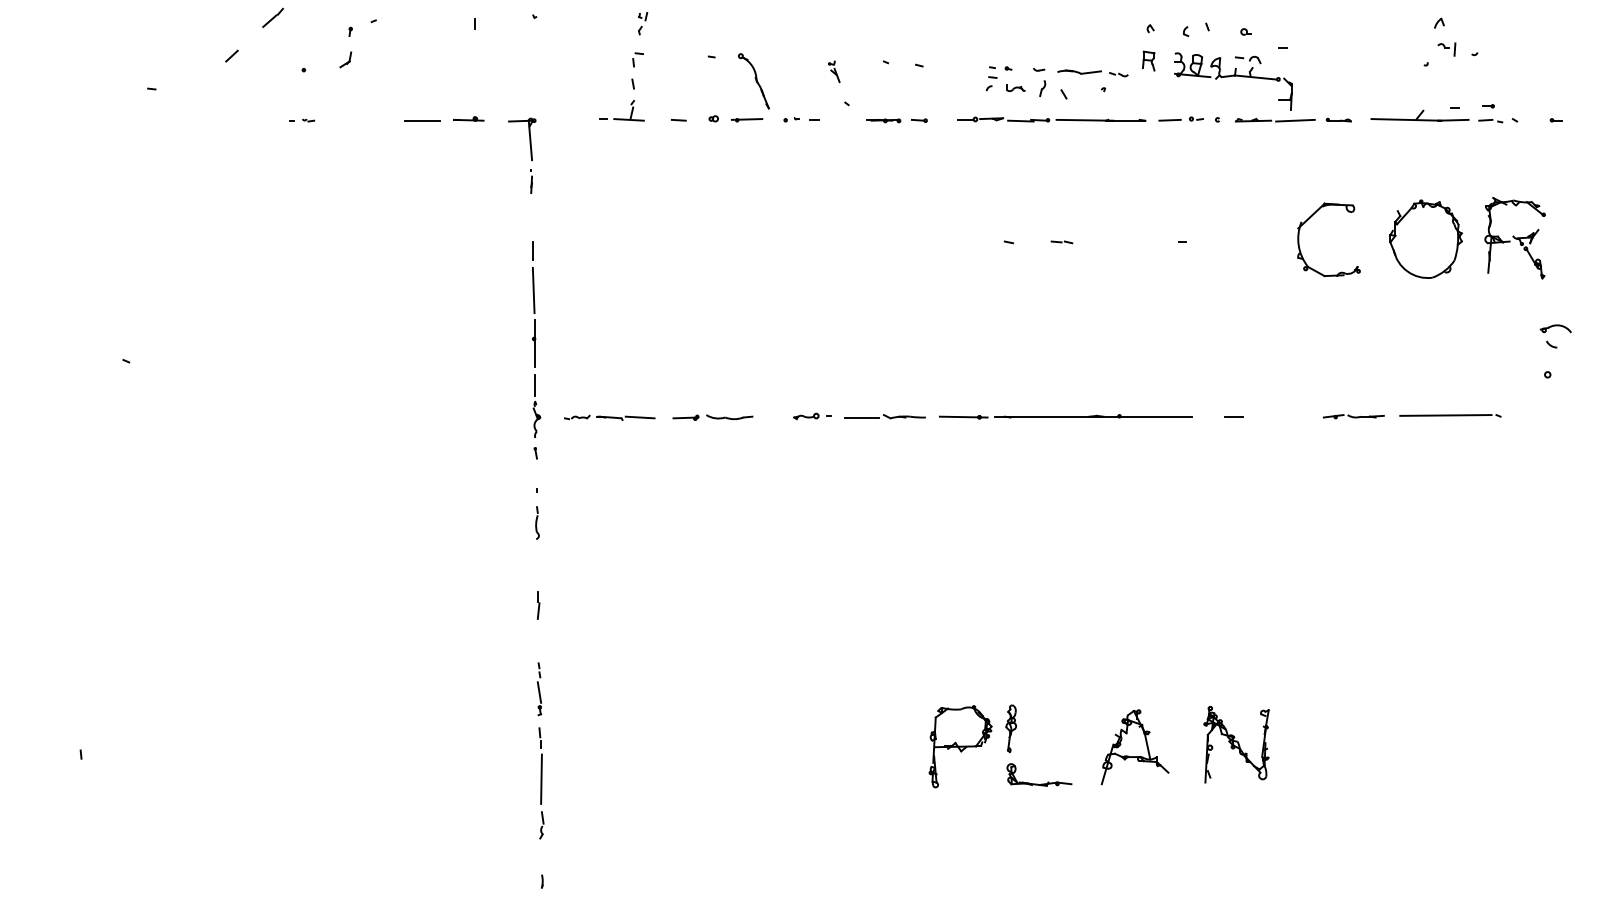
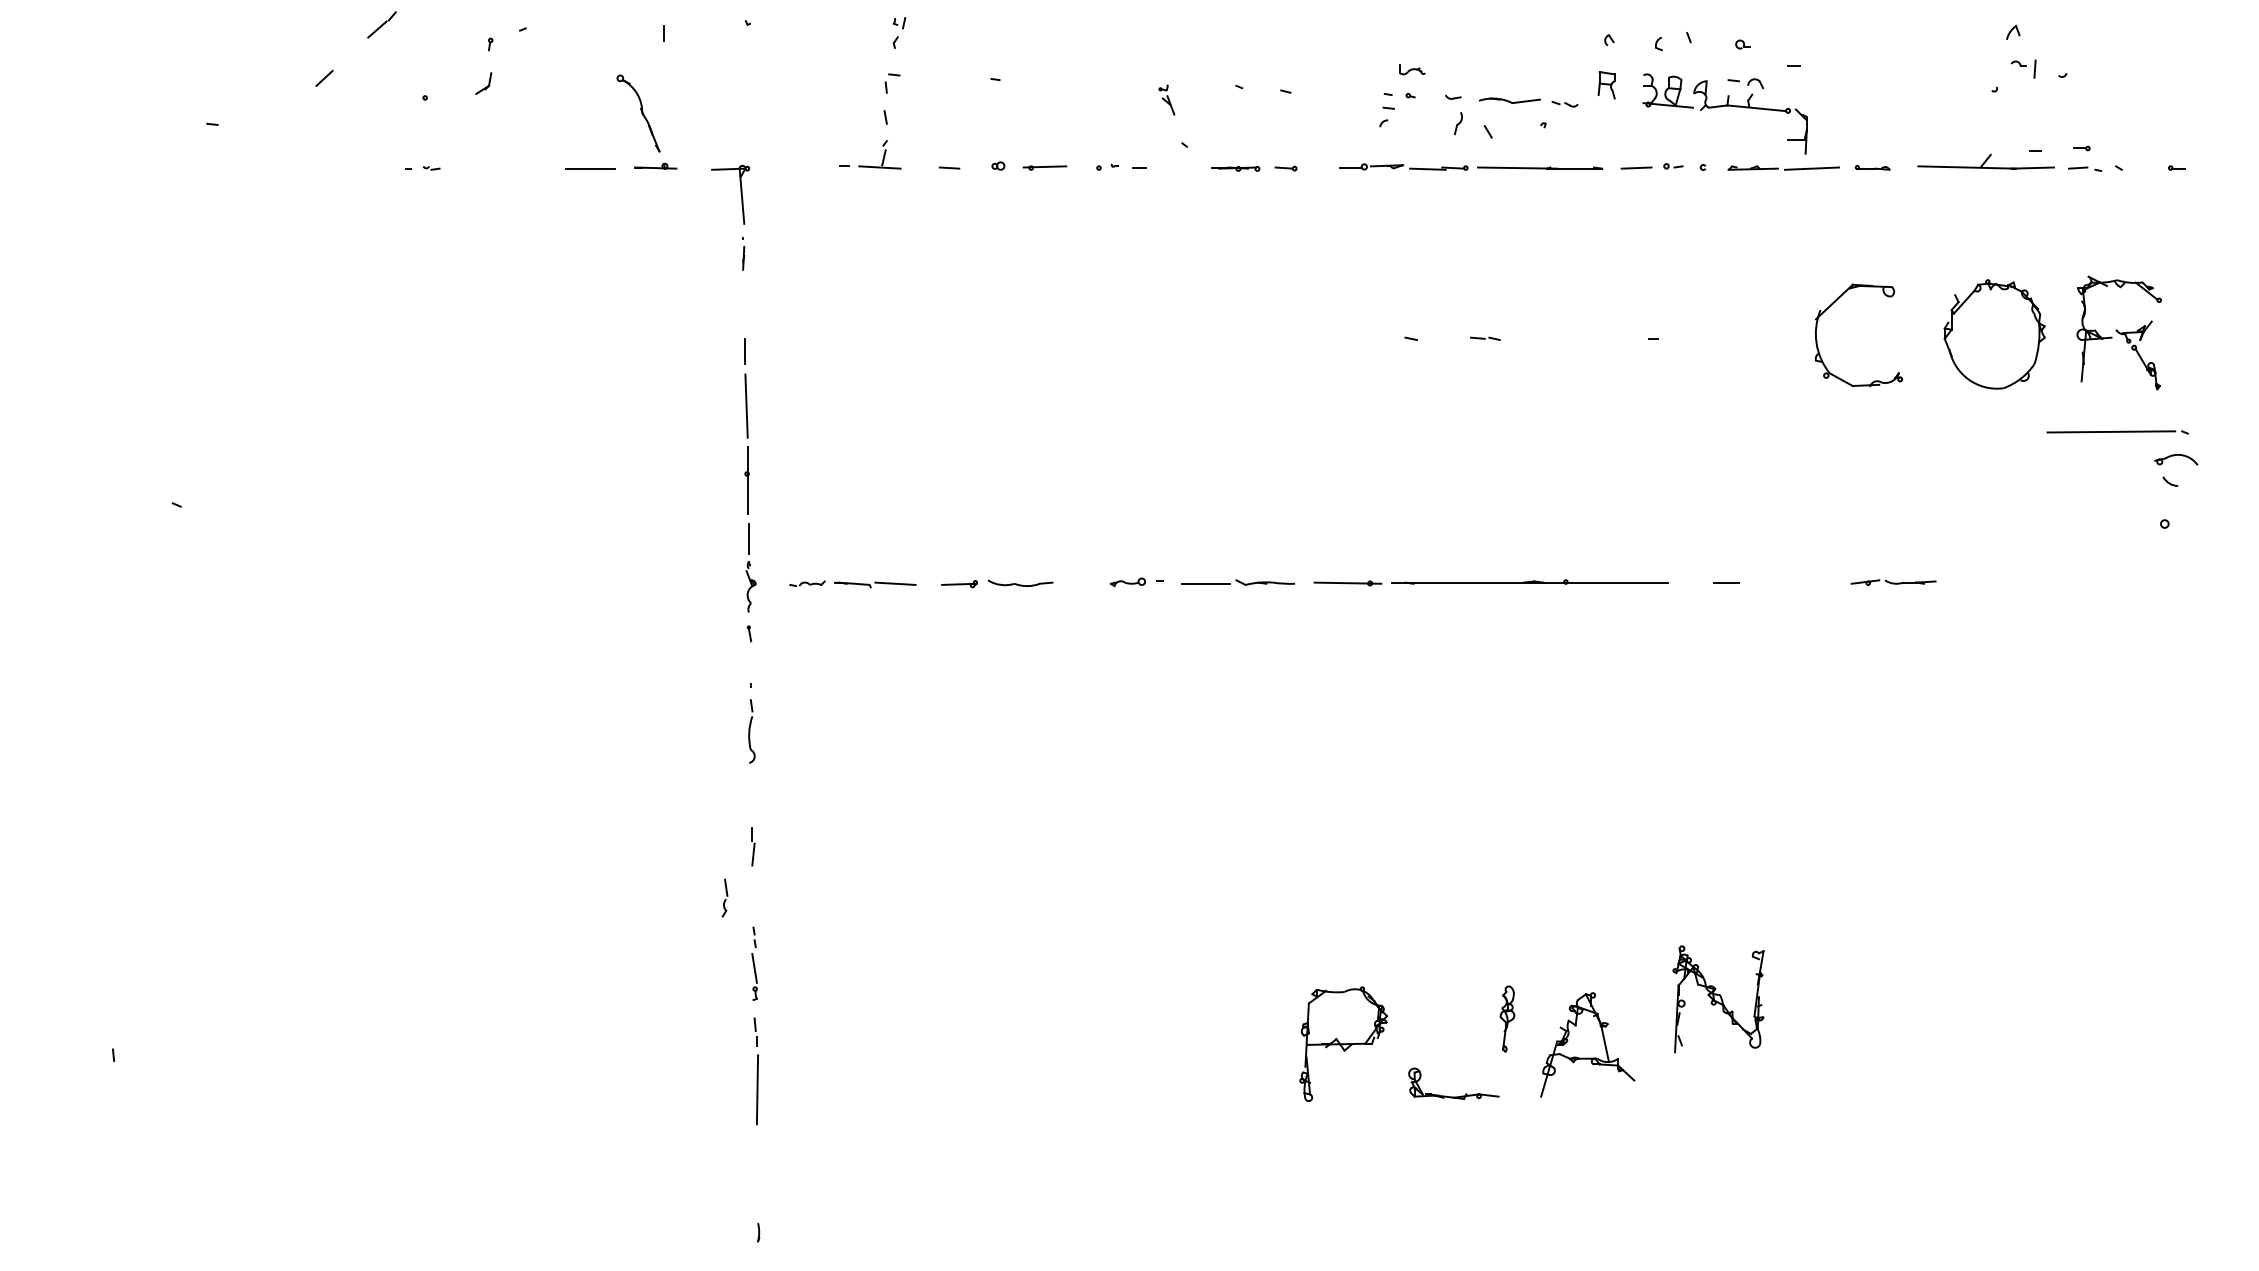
part: (753, 81) -> (638, 113), moved
part: (1016, 87) -> (1412, 69), moved
part: (1450, 415) -> (2117, 432), moved
part: (537, 523) -> (751, 731), size x1.4
part: (1011, 728) -> (1507, 1018), moved
part: (1236, 744) -> (1718, 999), moved
part: (541, 824) -> (724, 897), moved

